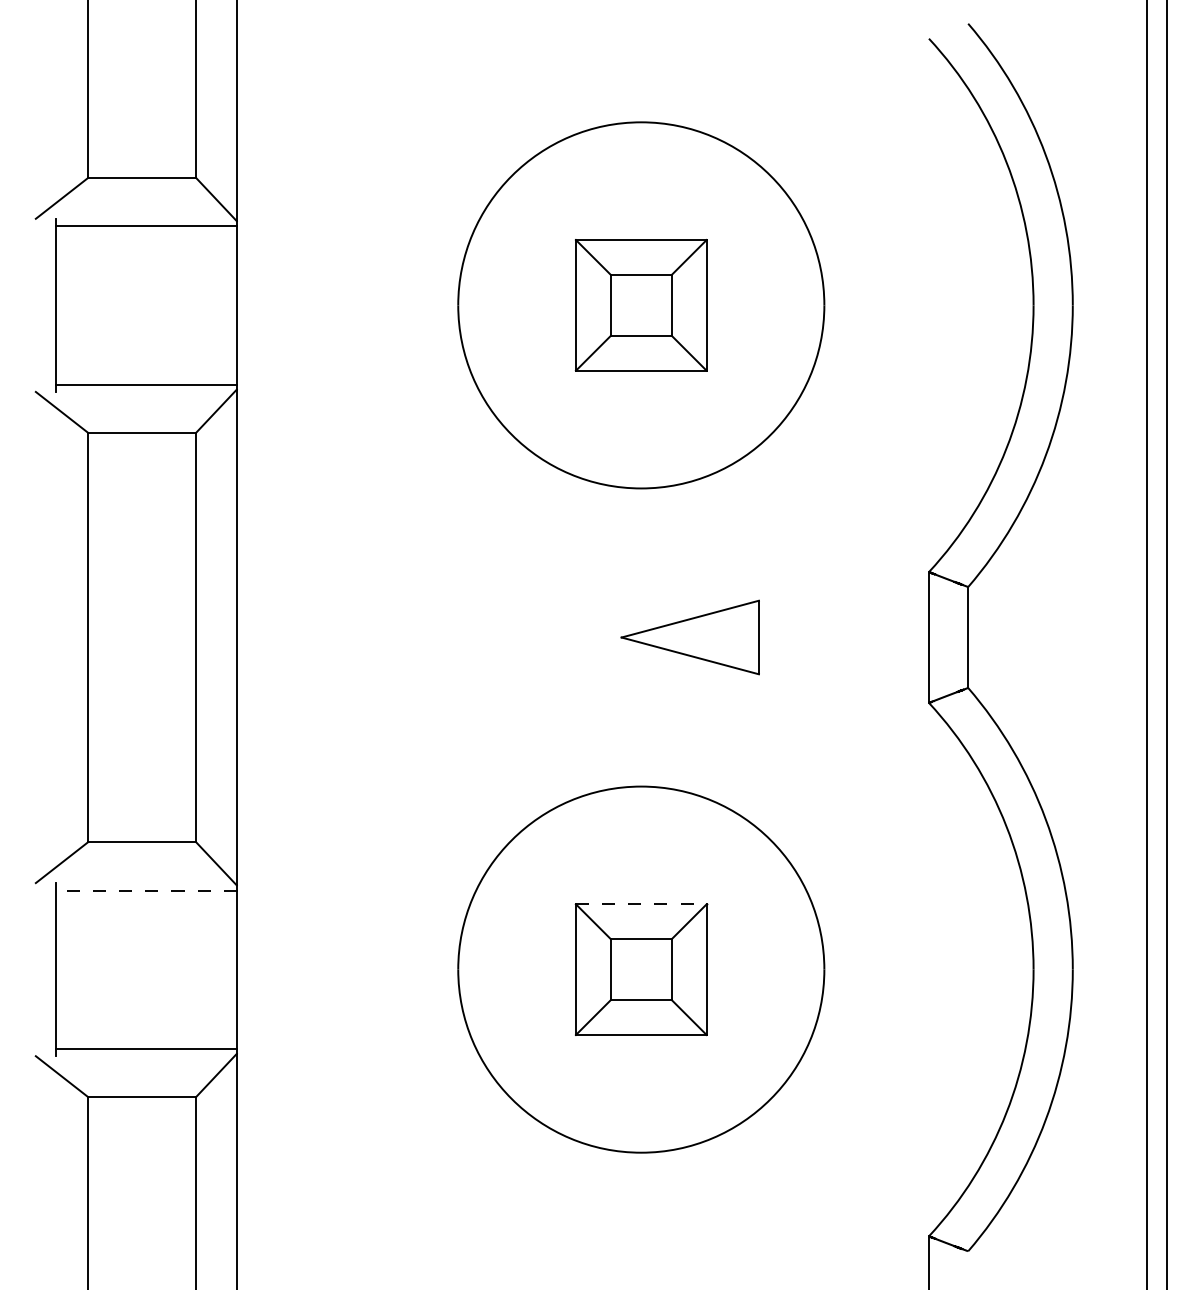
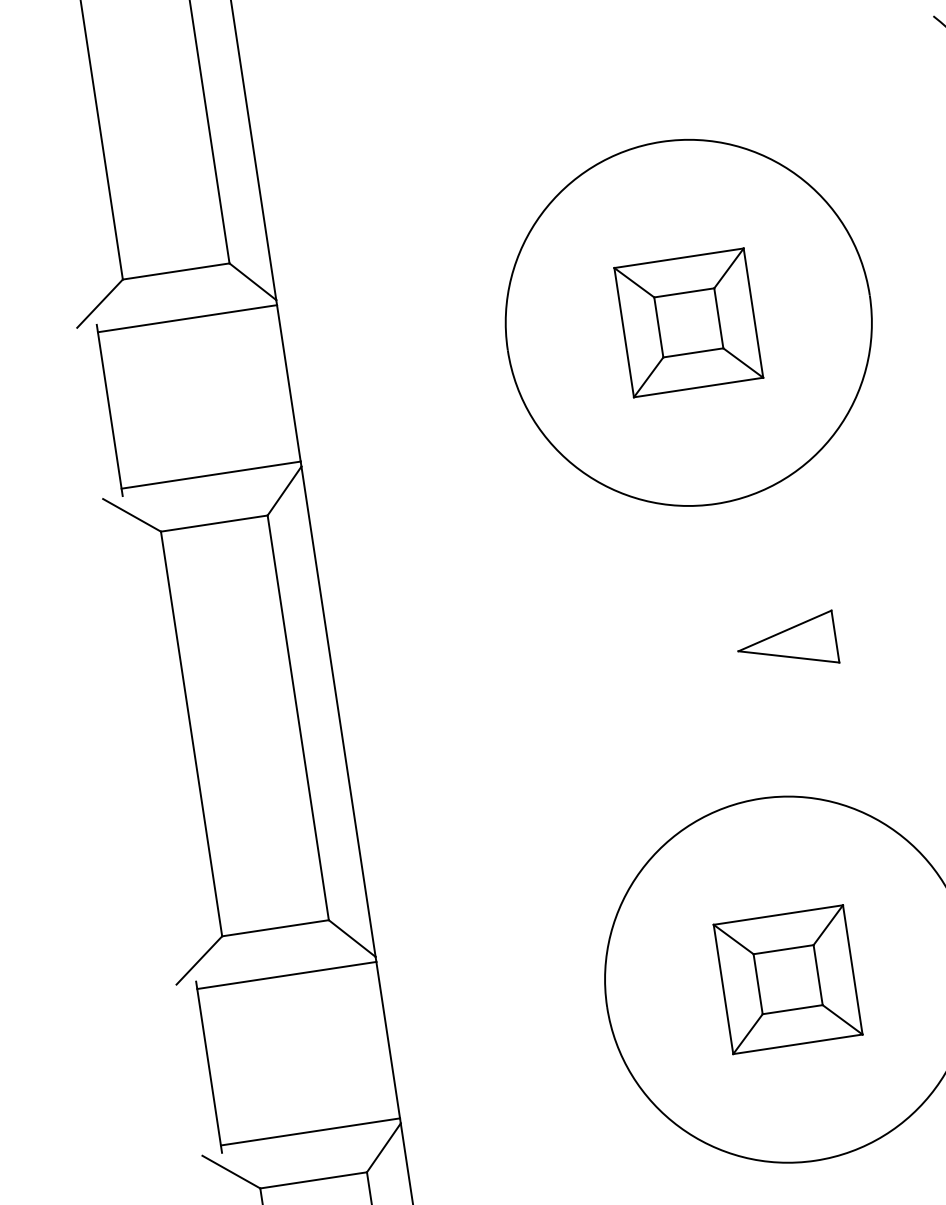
part: (690, 637) -> (787, 643), size x0.71
line: (146, 890) -> (287, 975), dashed -> solid
line: (641, 904) -> (778, 915), dashed -> solid

